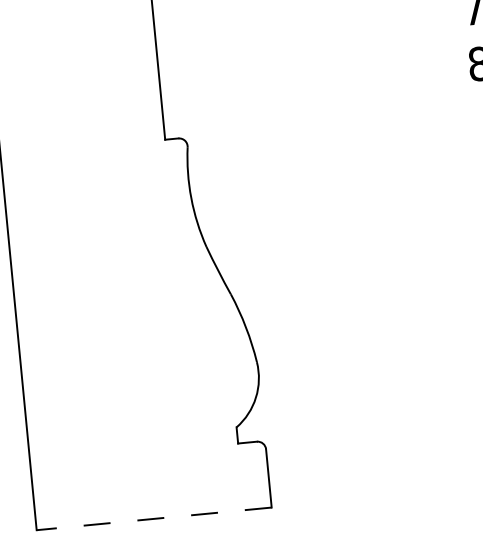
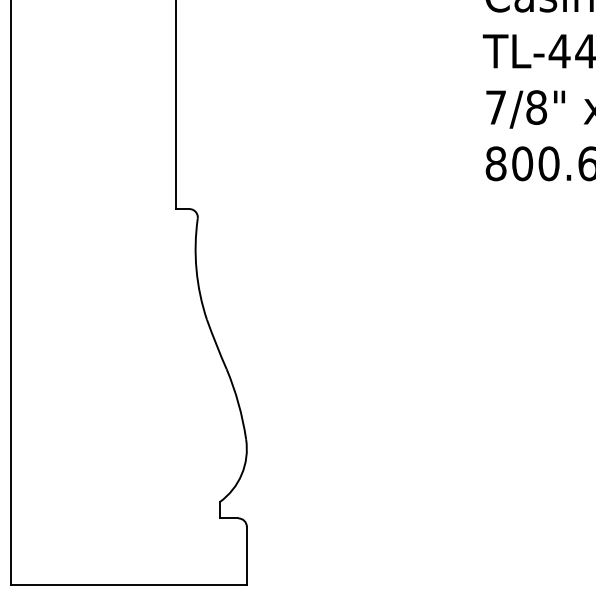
line: (153, 519) -> (128, 585), dashed -> solid

